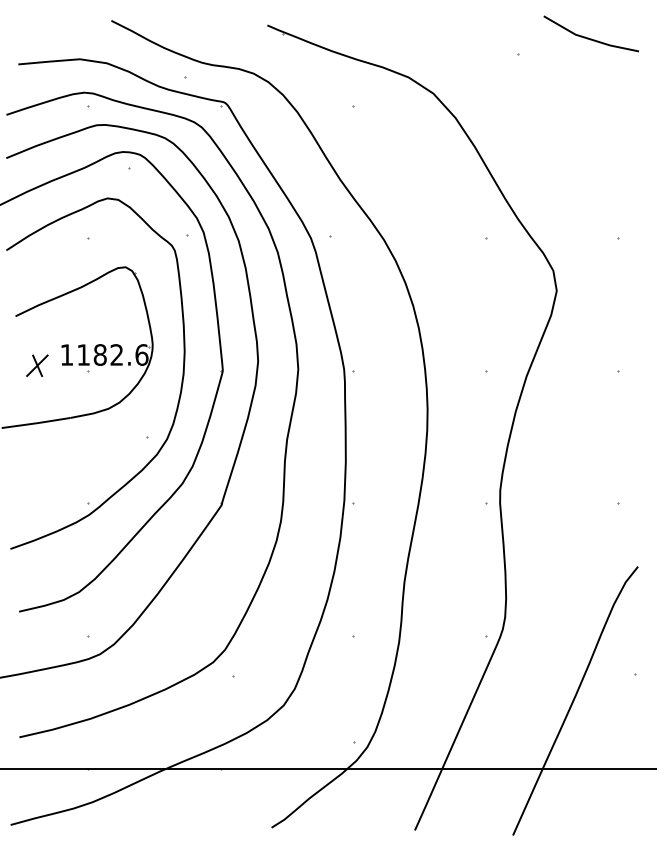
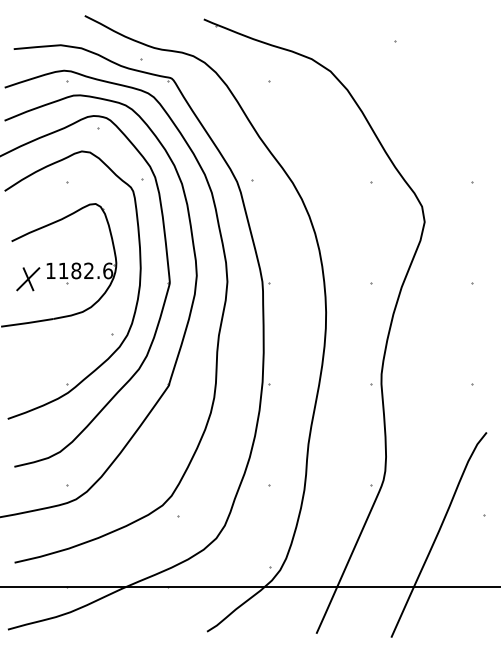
line: (588, 37) -> (448, 28), removed
part: (37, 365) -> (28, 278), size x1.4

